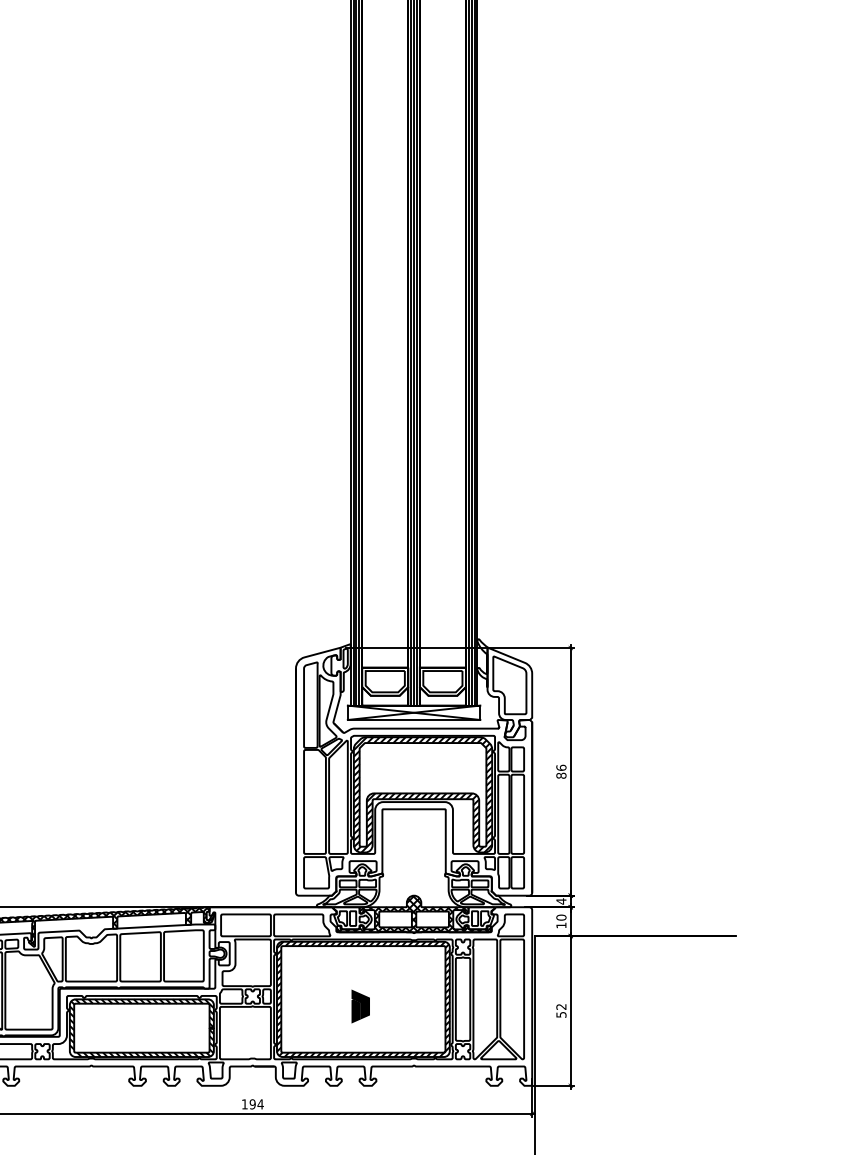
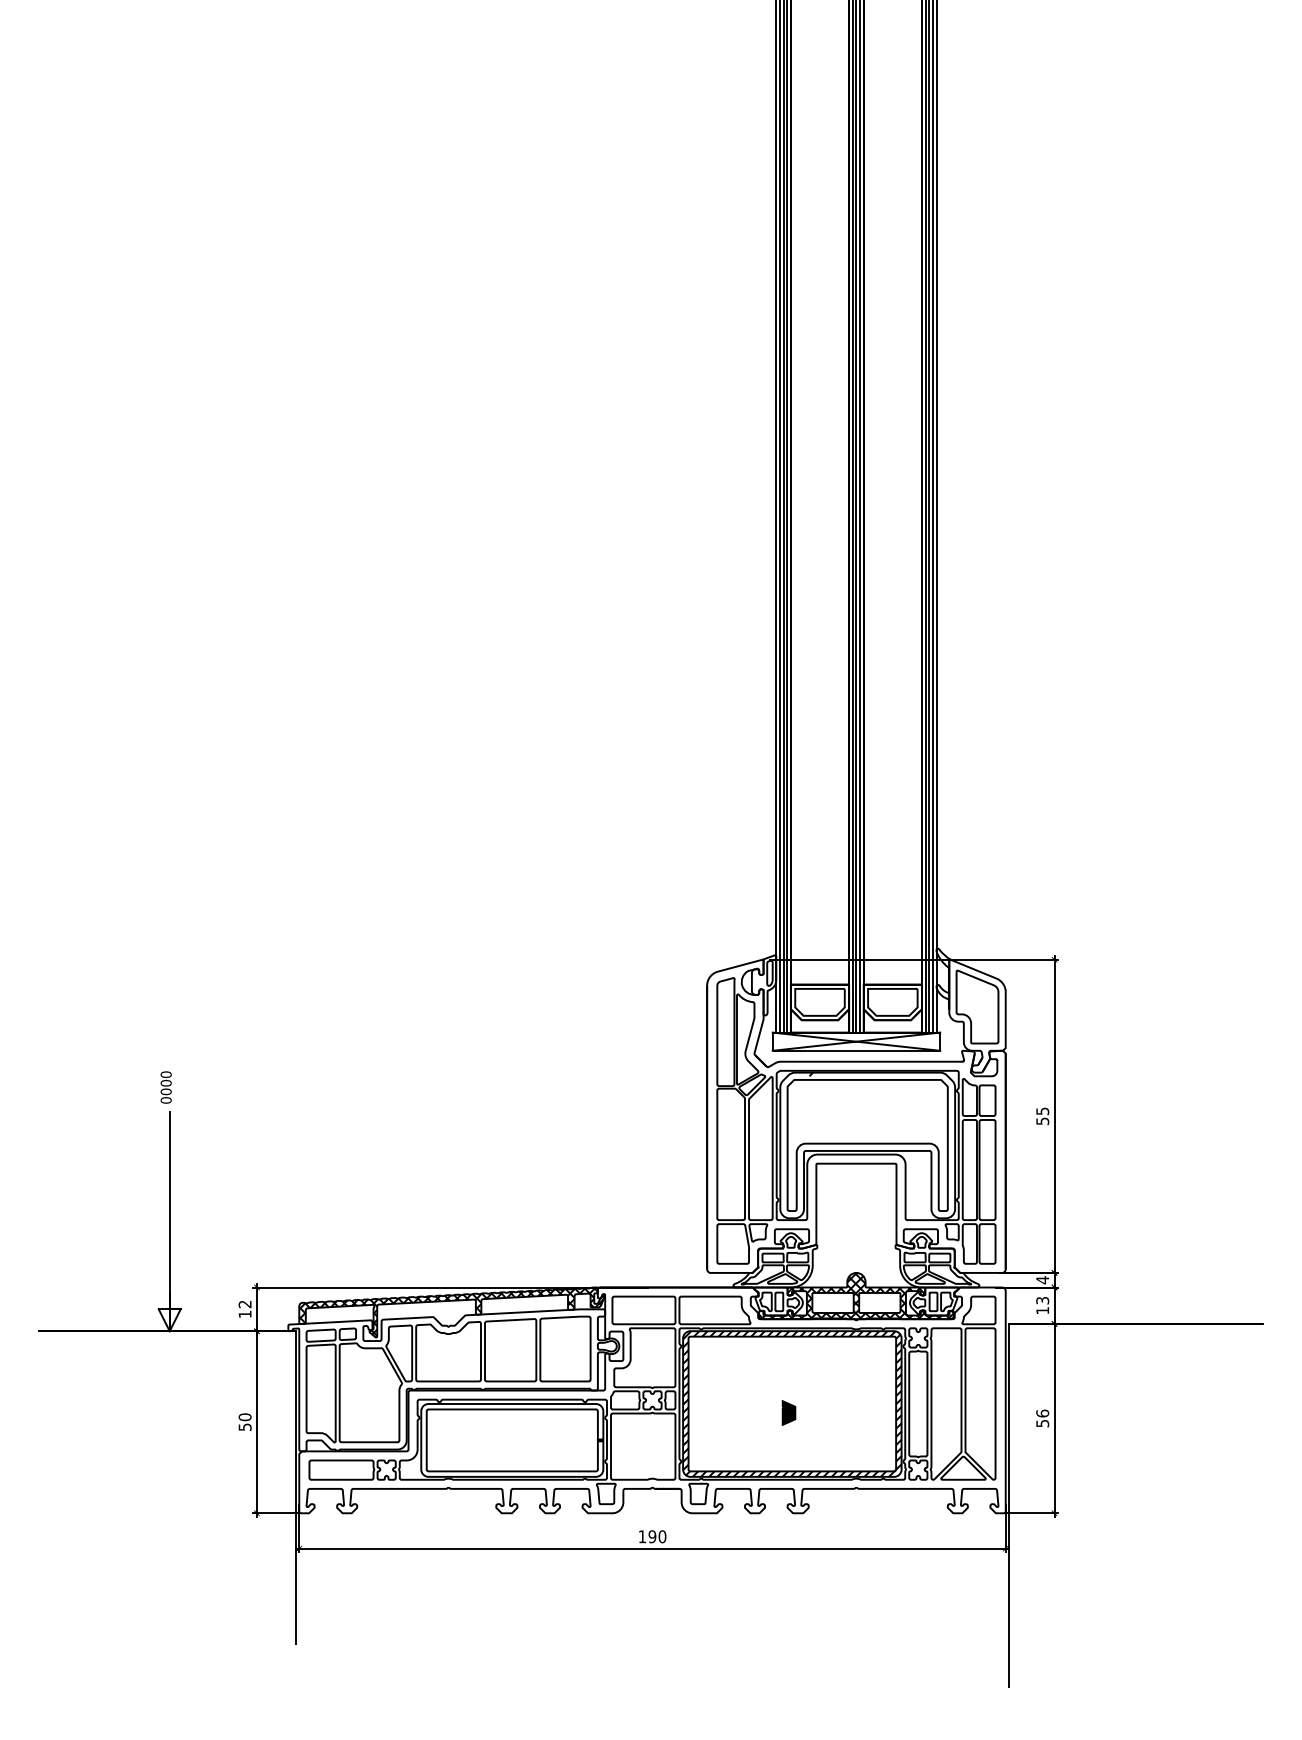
text: (561, 771) -> (1042, 1116), 86 -> 55
hatch: (422, 794) -> (867, 1145), removed
text: (561, 917) -> (1042, 1300), 10 -> 13
part: (360, 1006) -> (788, 1412), size x0.6
text: (561, 1006) -> (1042, 1413), 52 -> 56
hatch: (142, 1028) -> (512, 1440), removed
text: (260, 1104) -> (662, 1536), 194 -> 190

